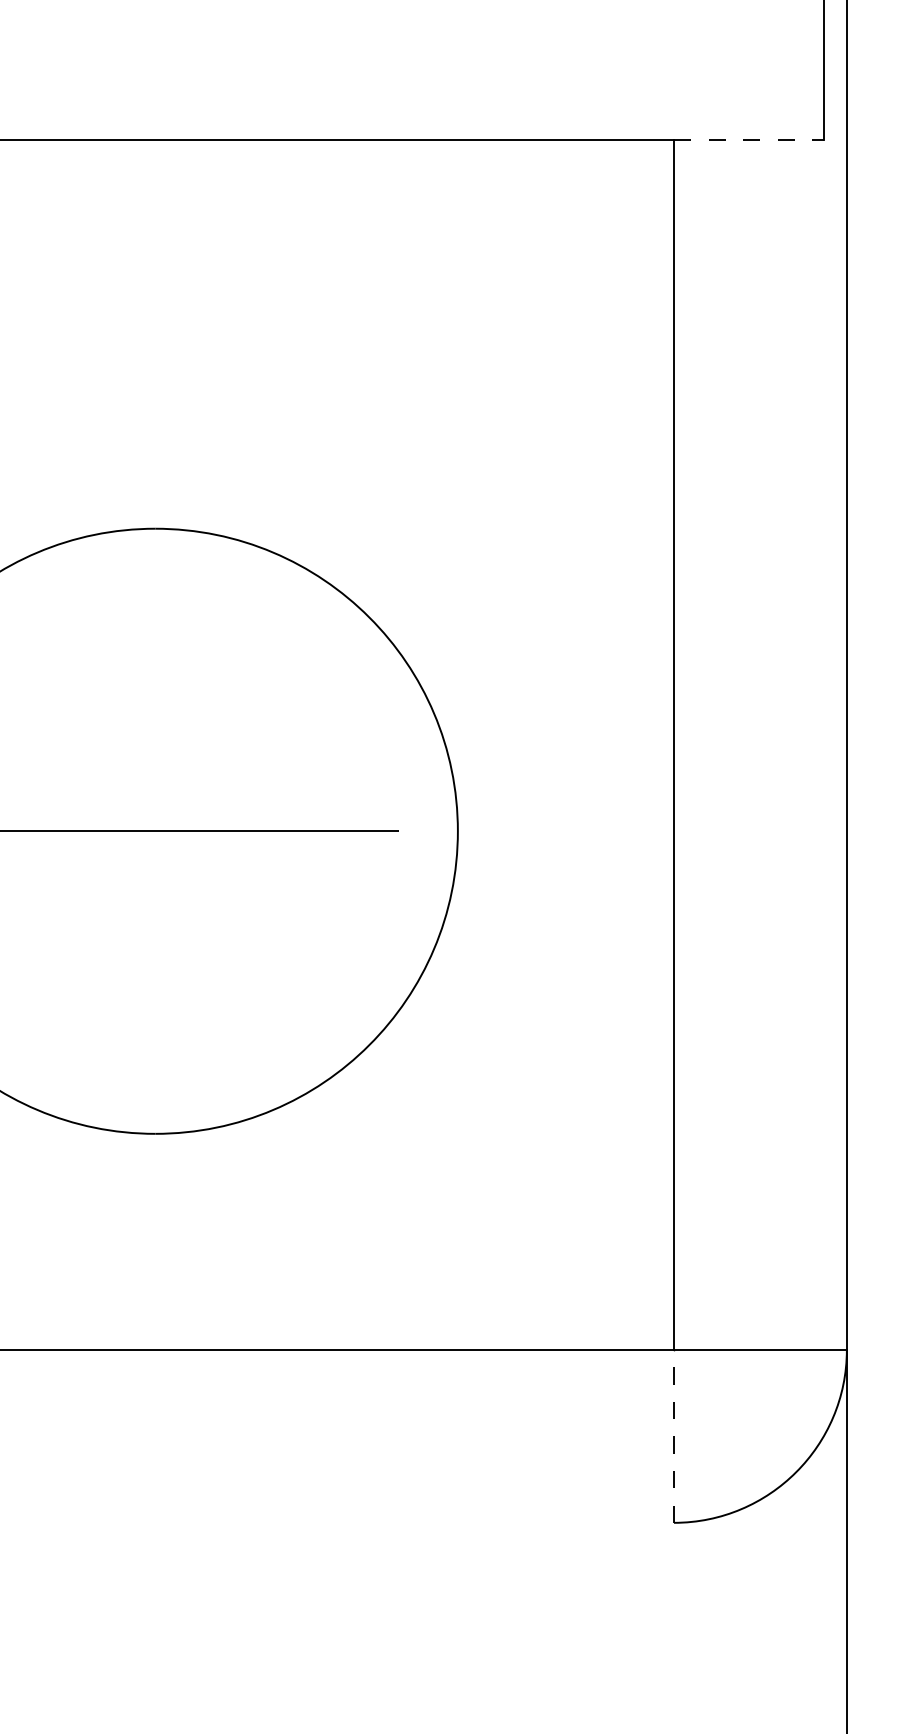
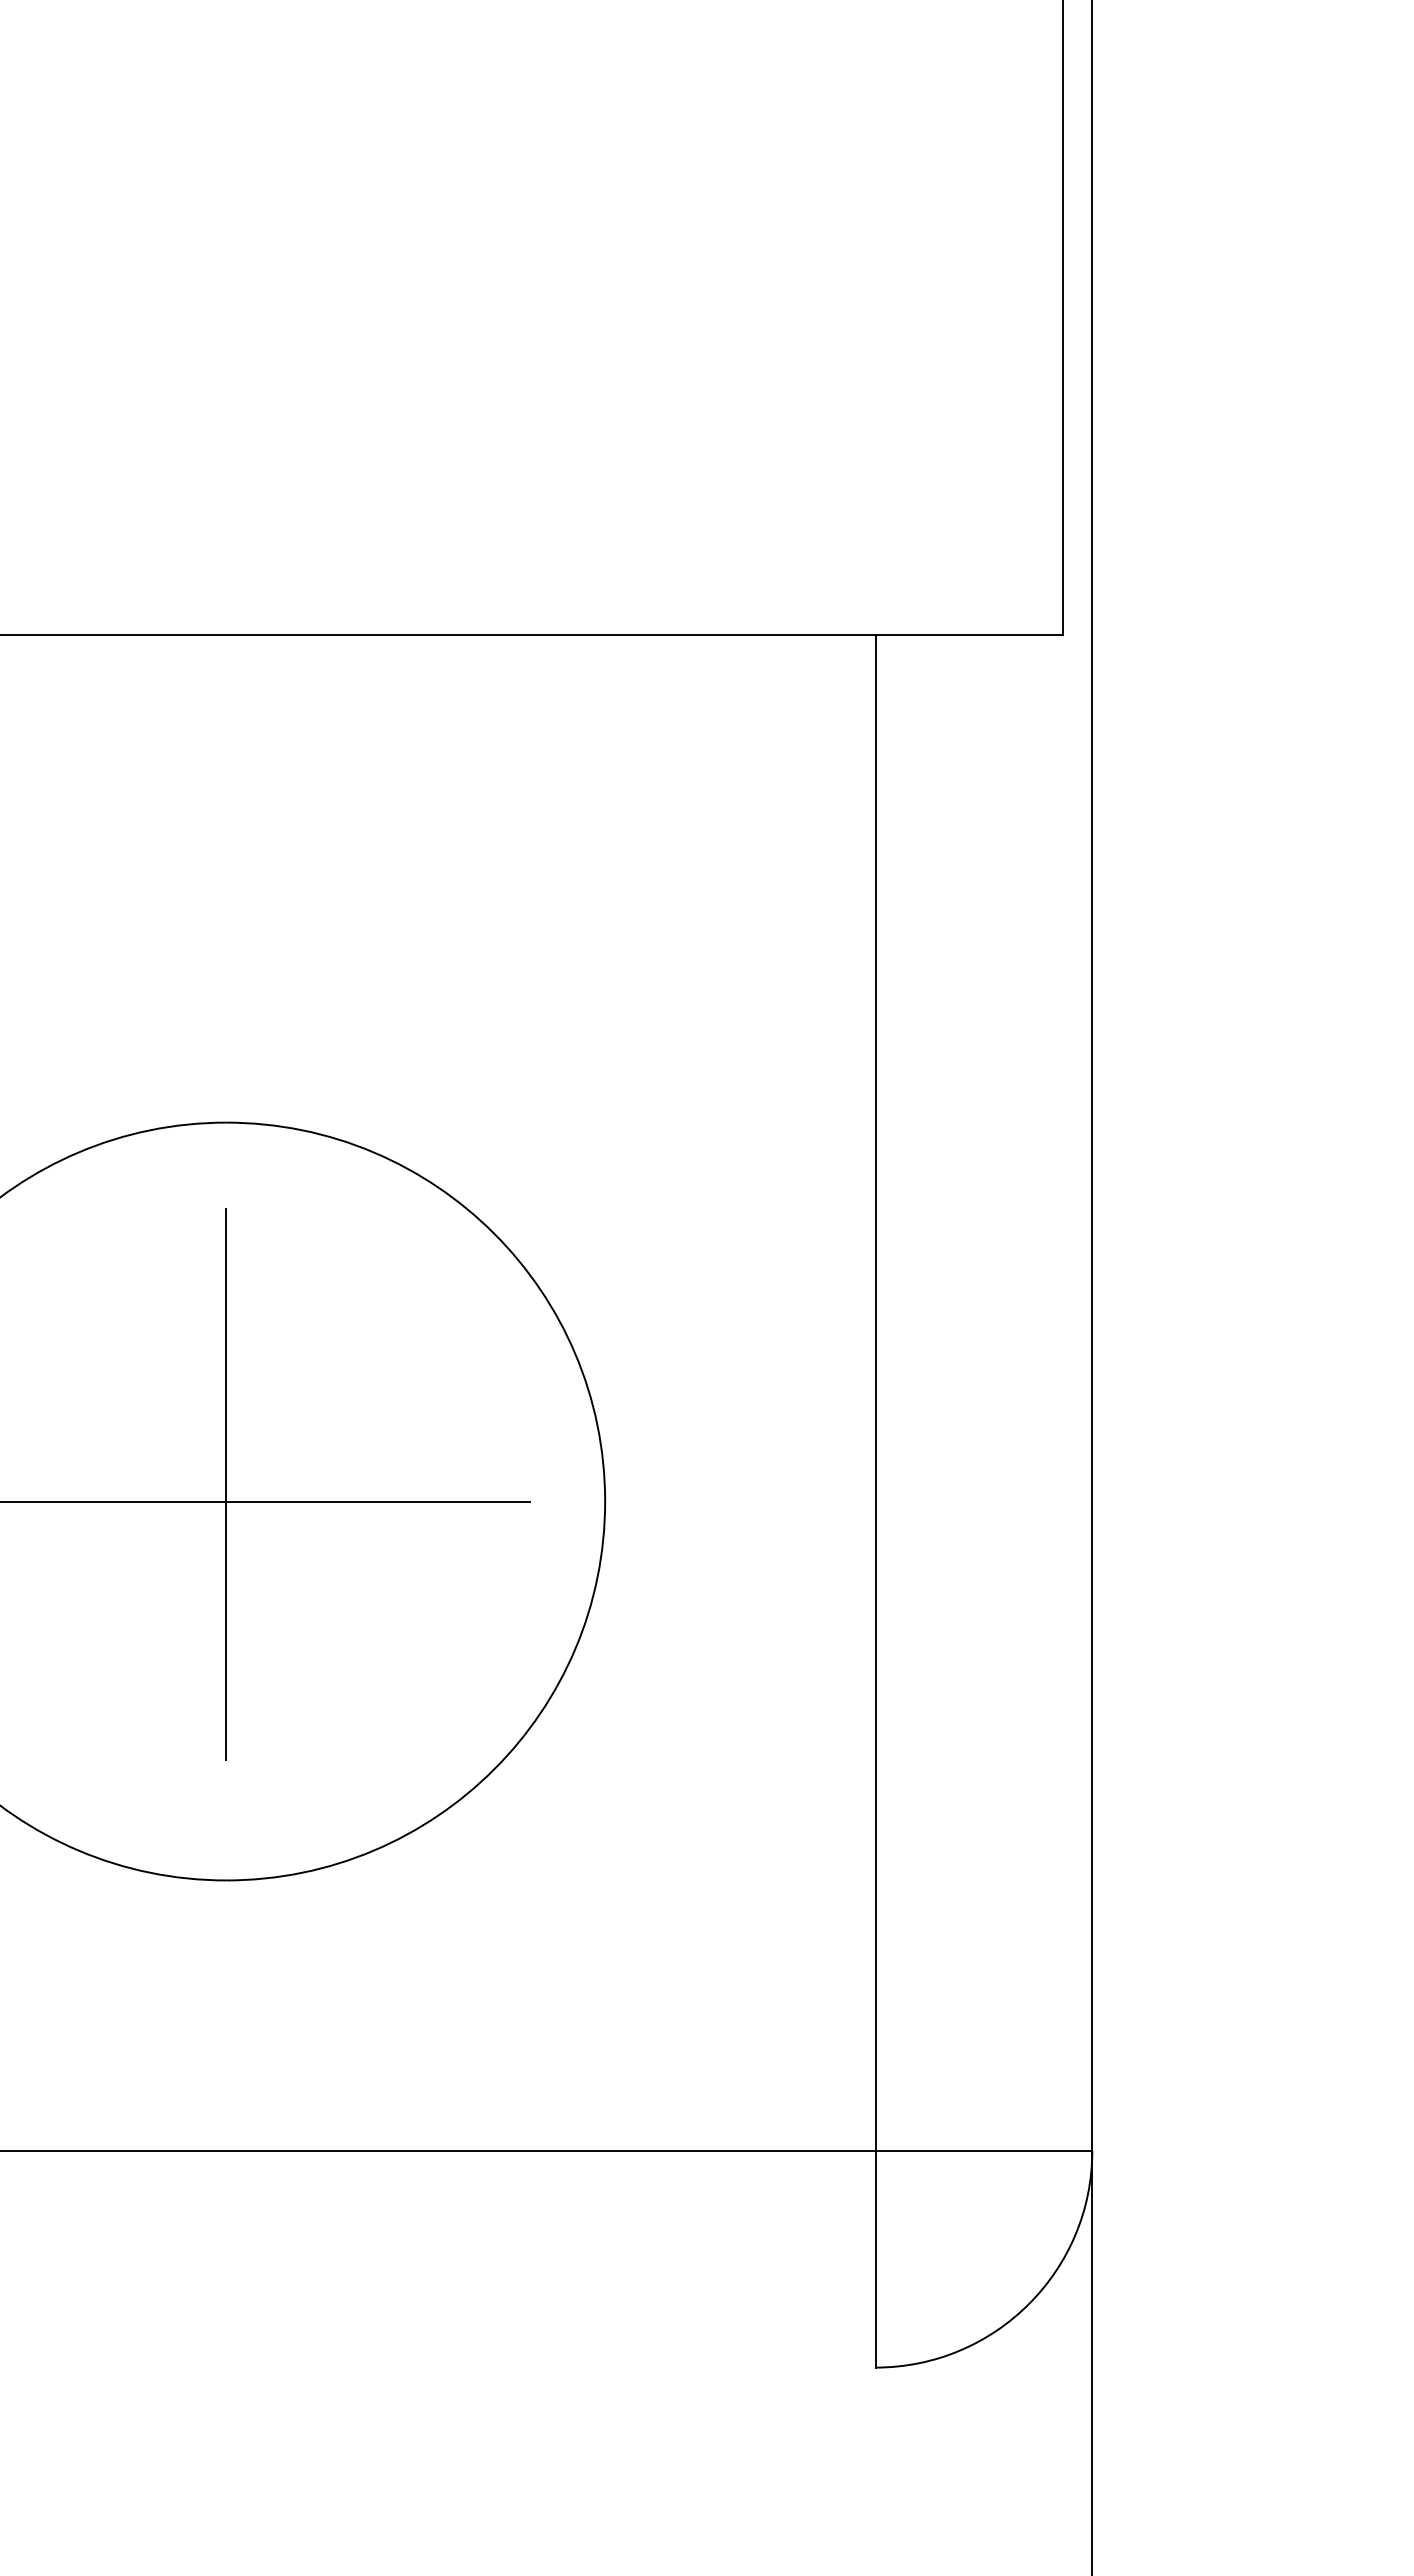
line: (748, 139) -> (969, 635), dashed -> solid
line: (155, 817) -> (226, 1484), added
line: (673, 1435) -> (875, 2258), dashed -> solid

